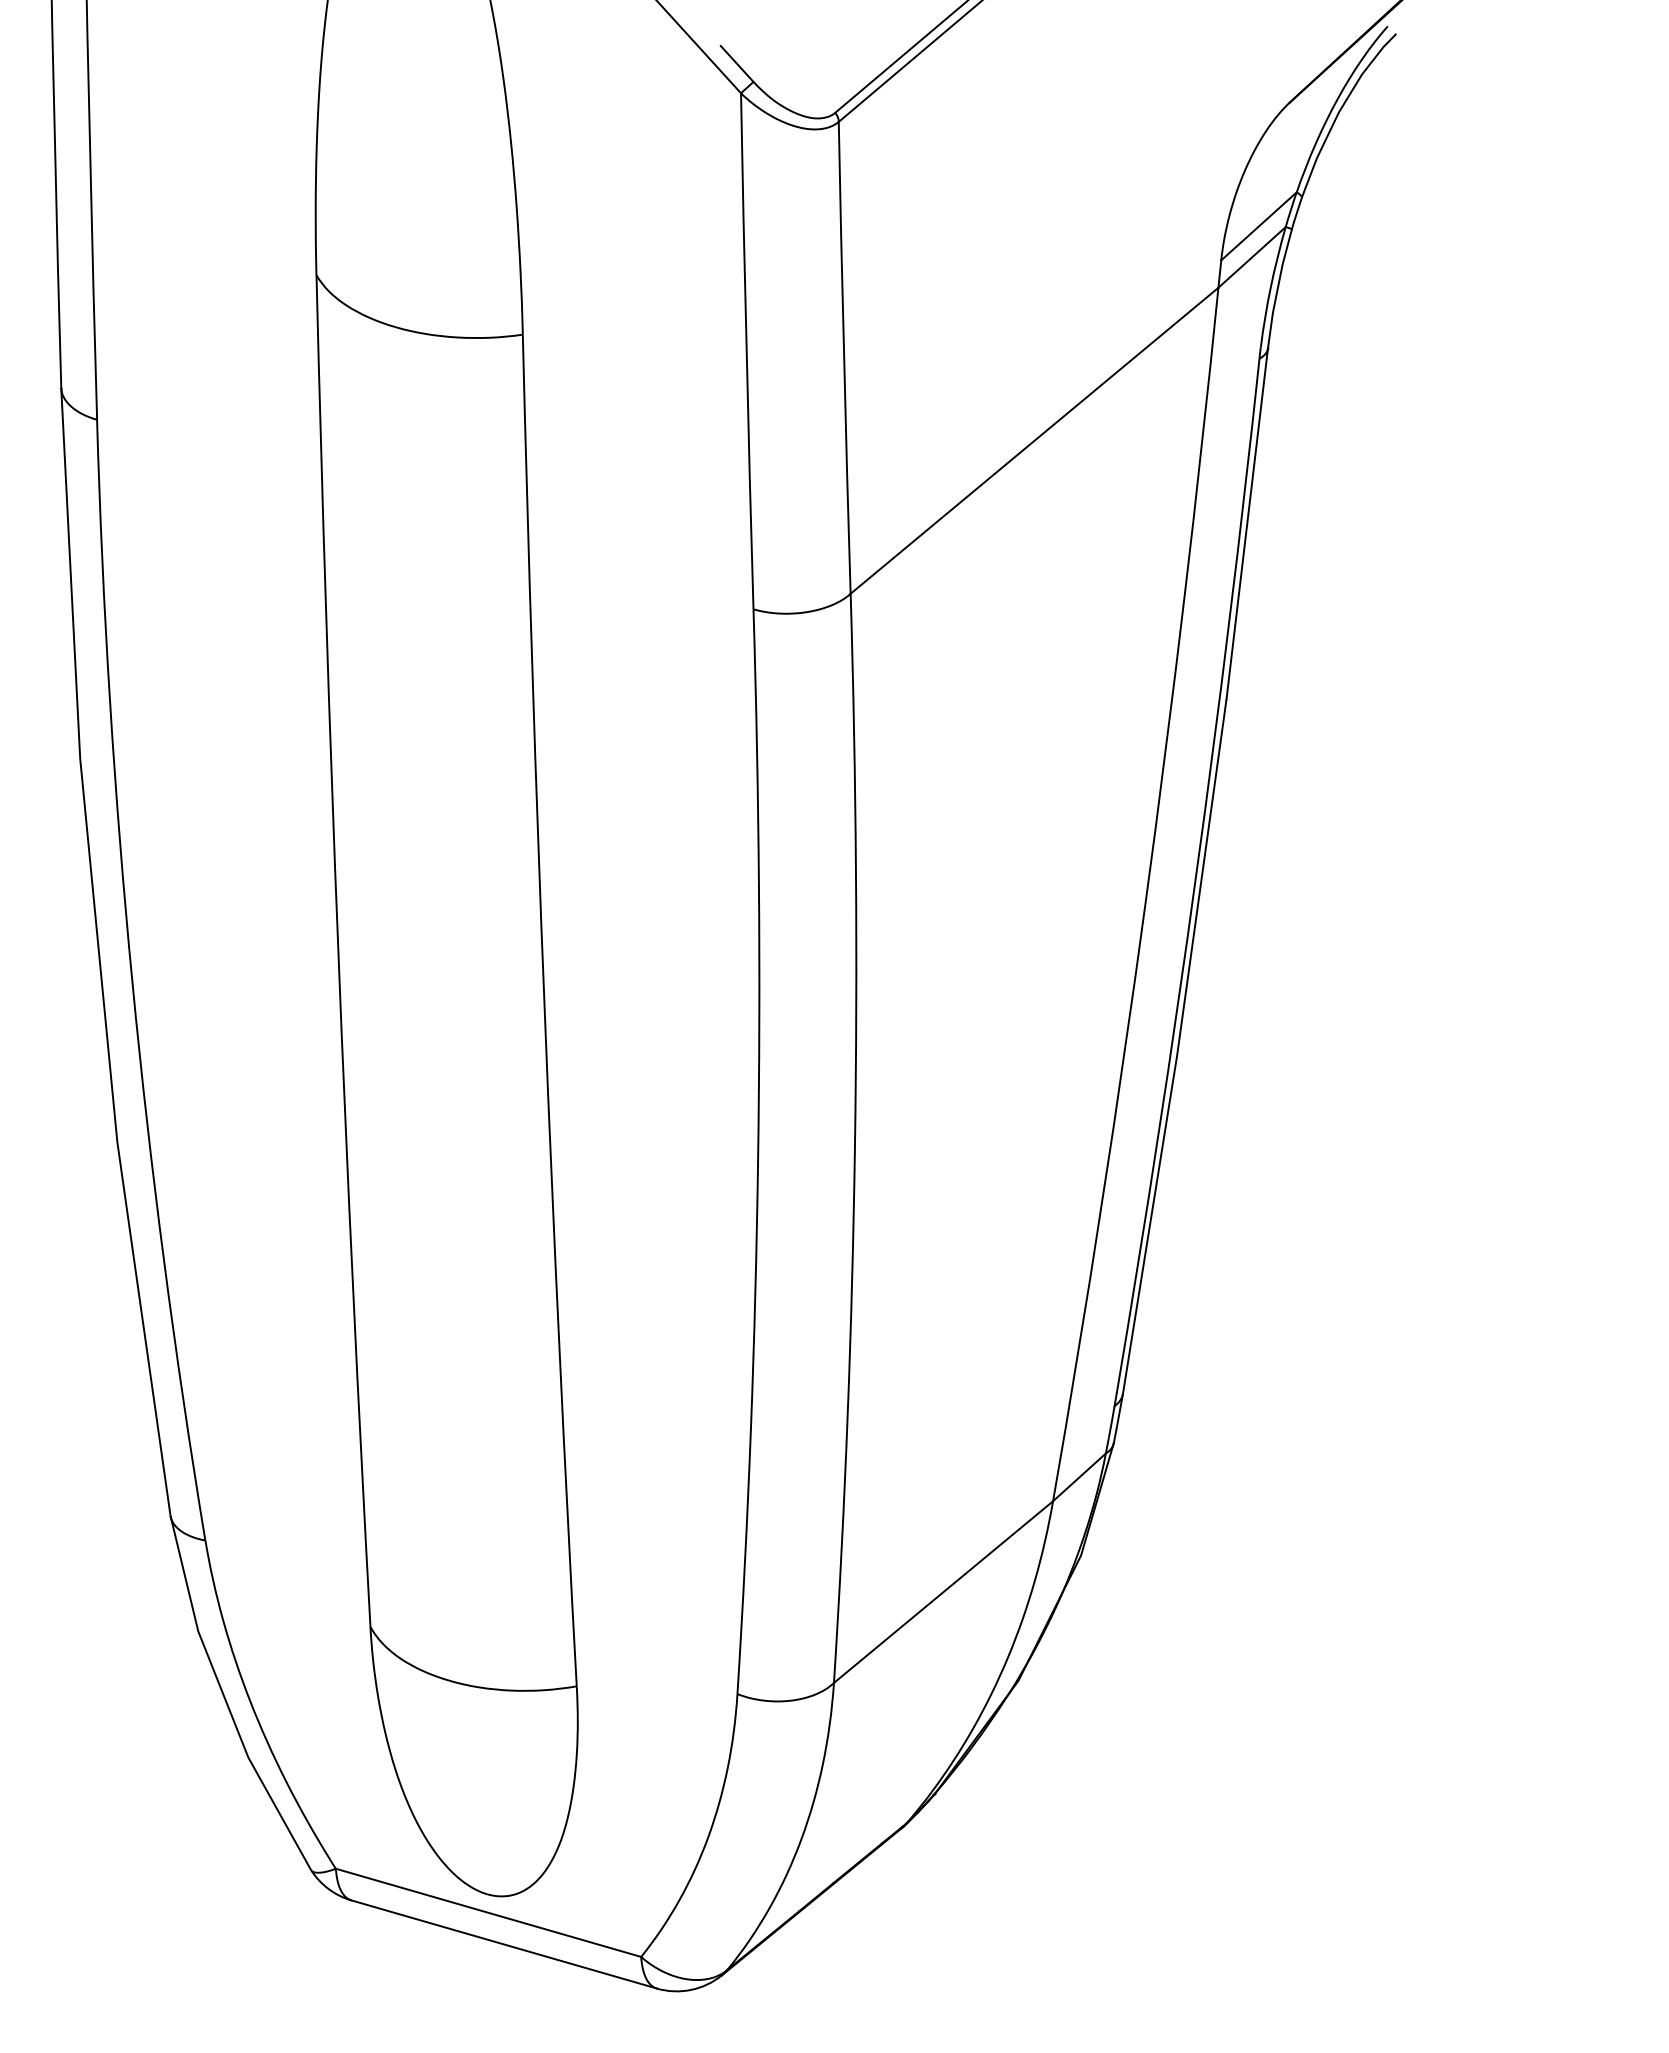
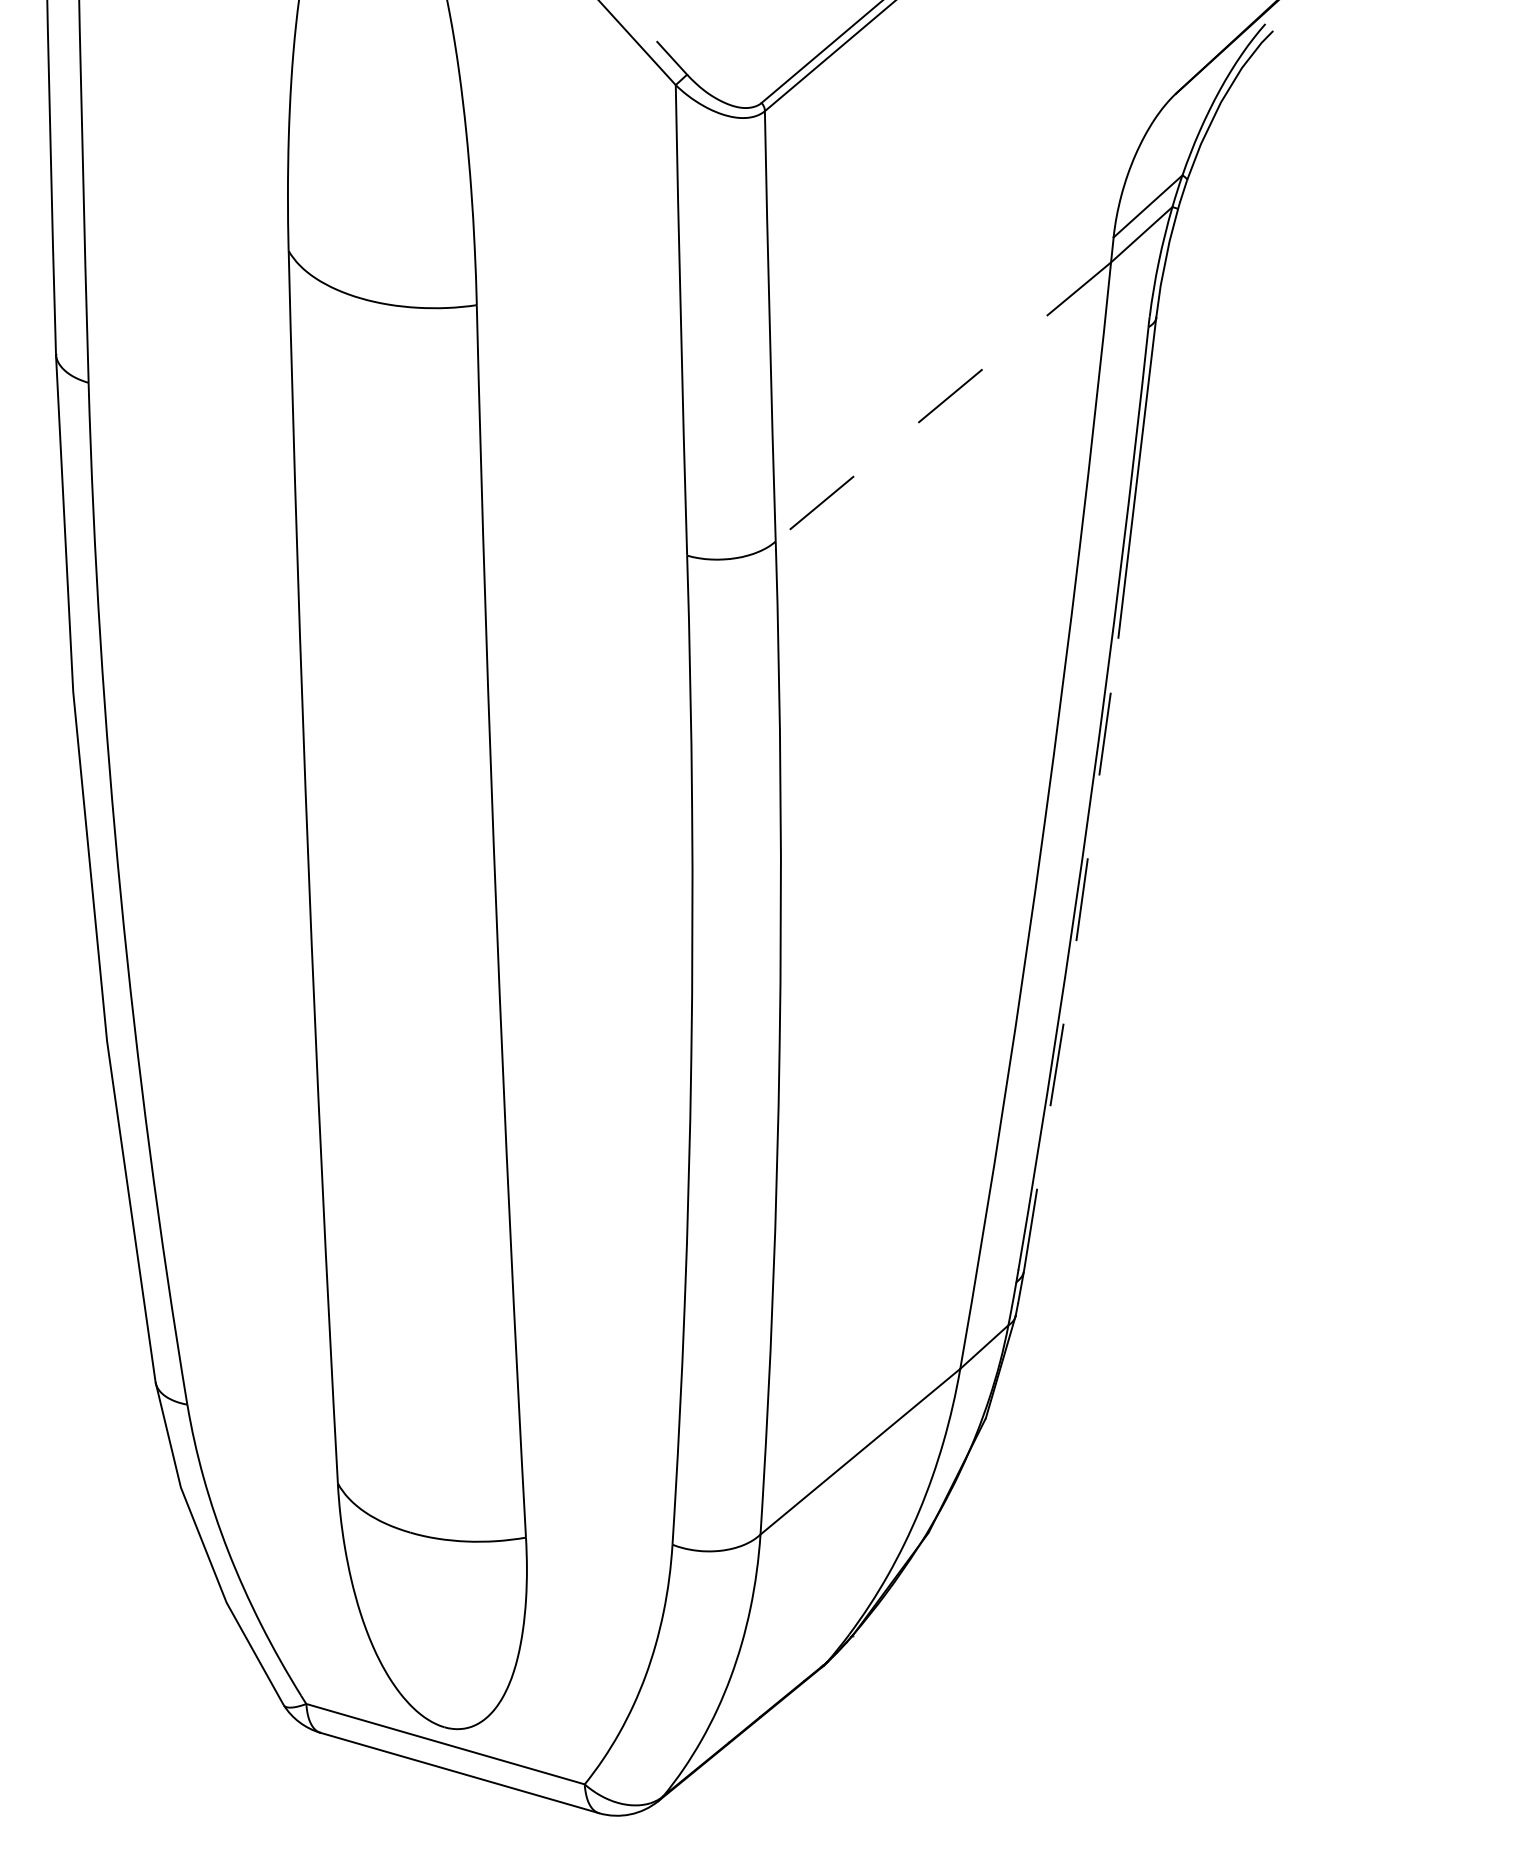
line: (1034, 441) -> (943, 402), solid -> dashed
line: (1178, 1047) -> (1074, 955), solid -> dashed

